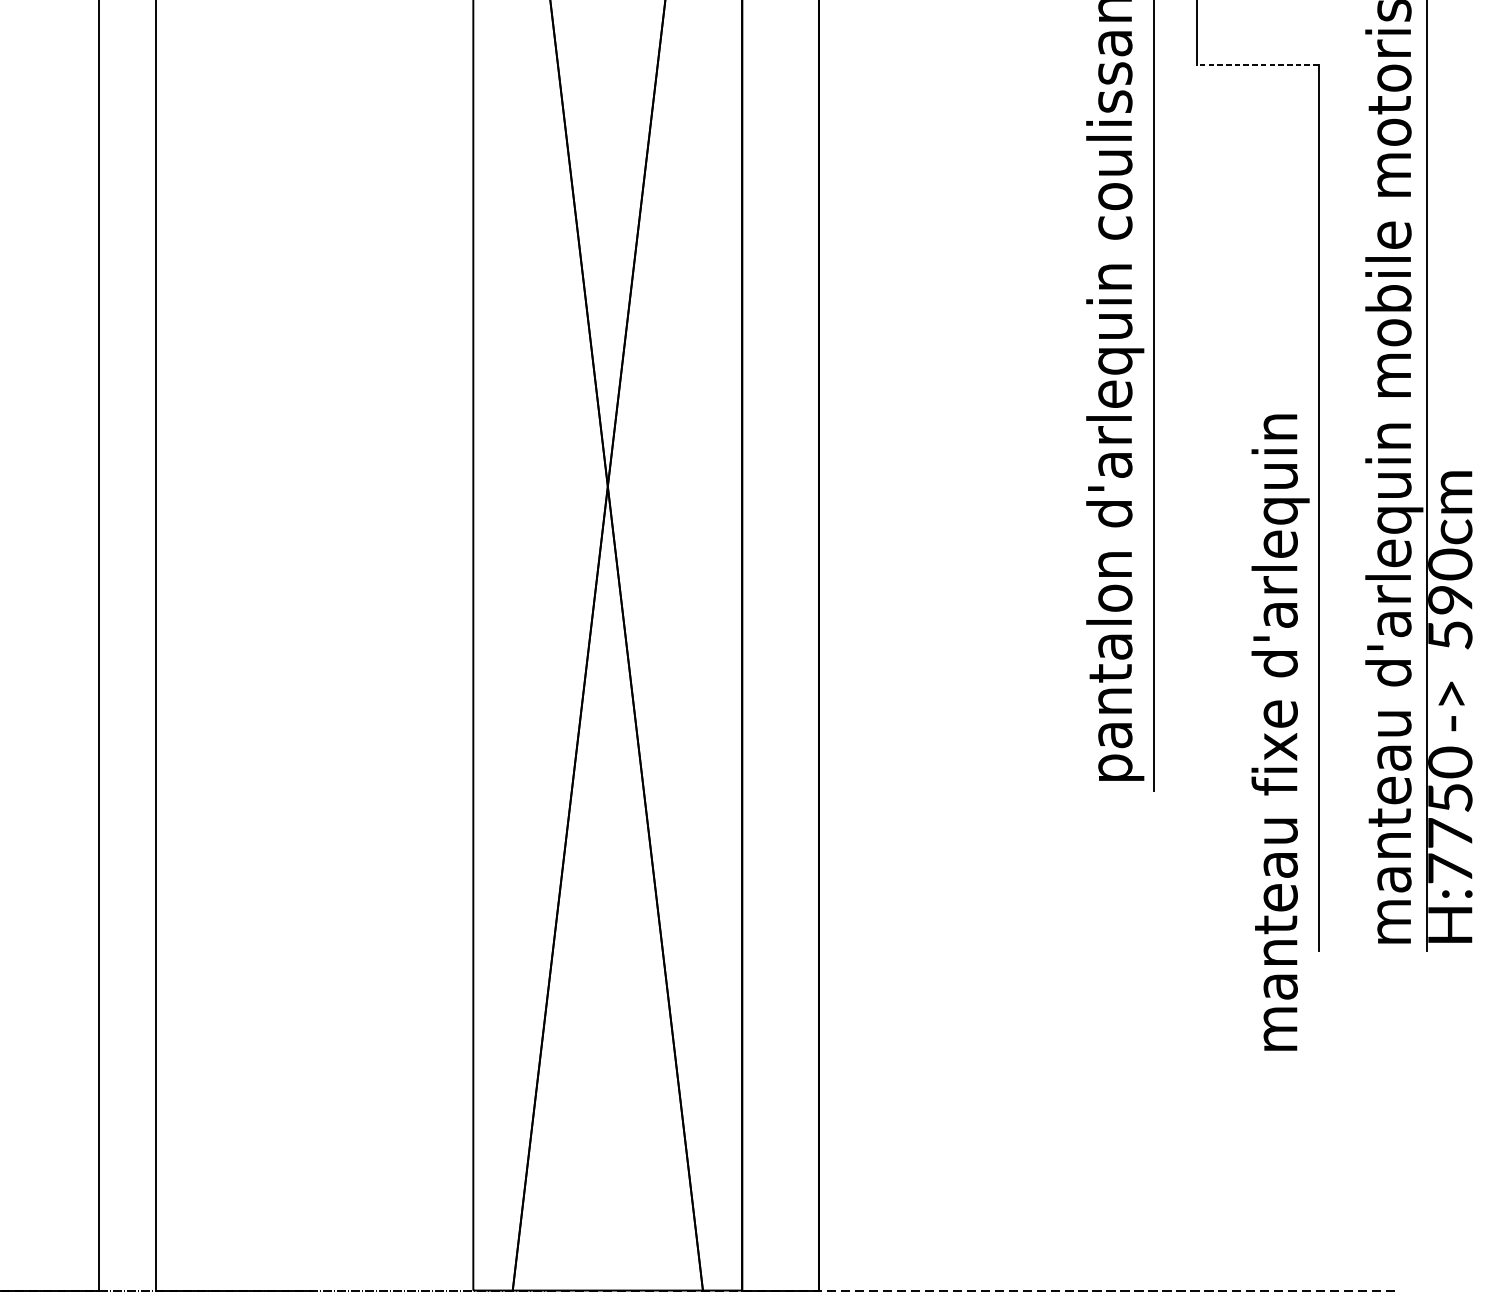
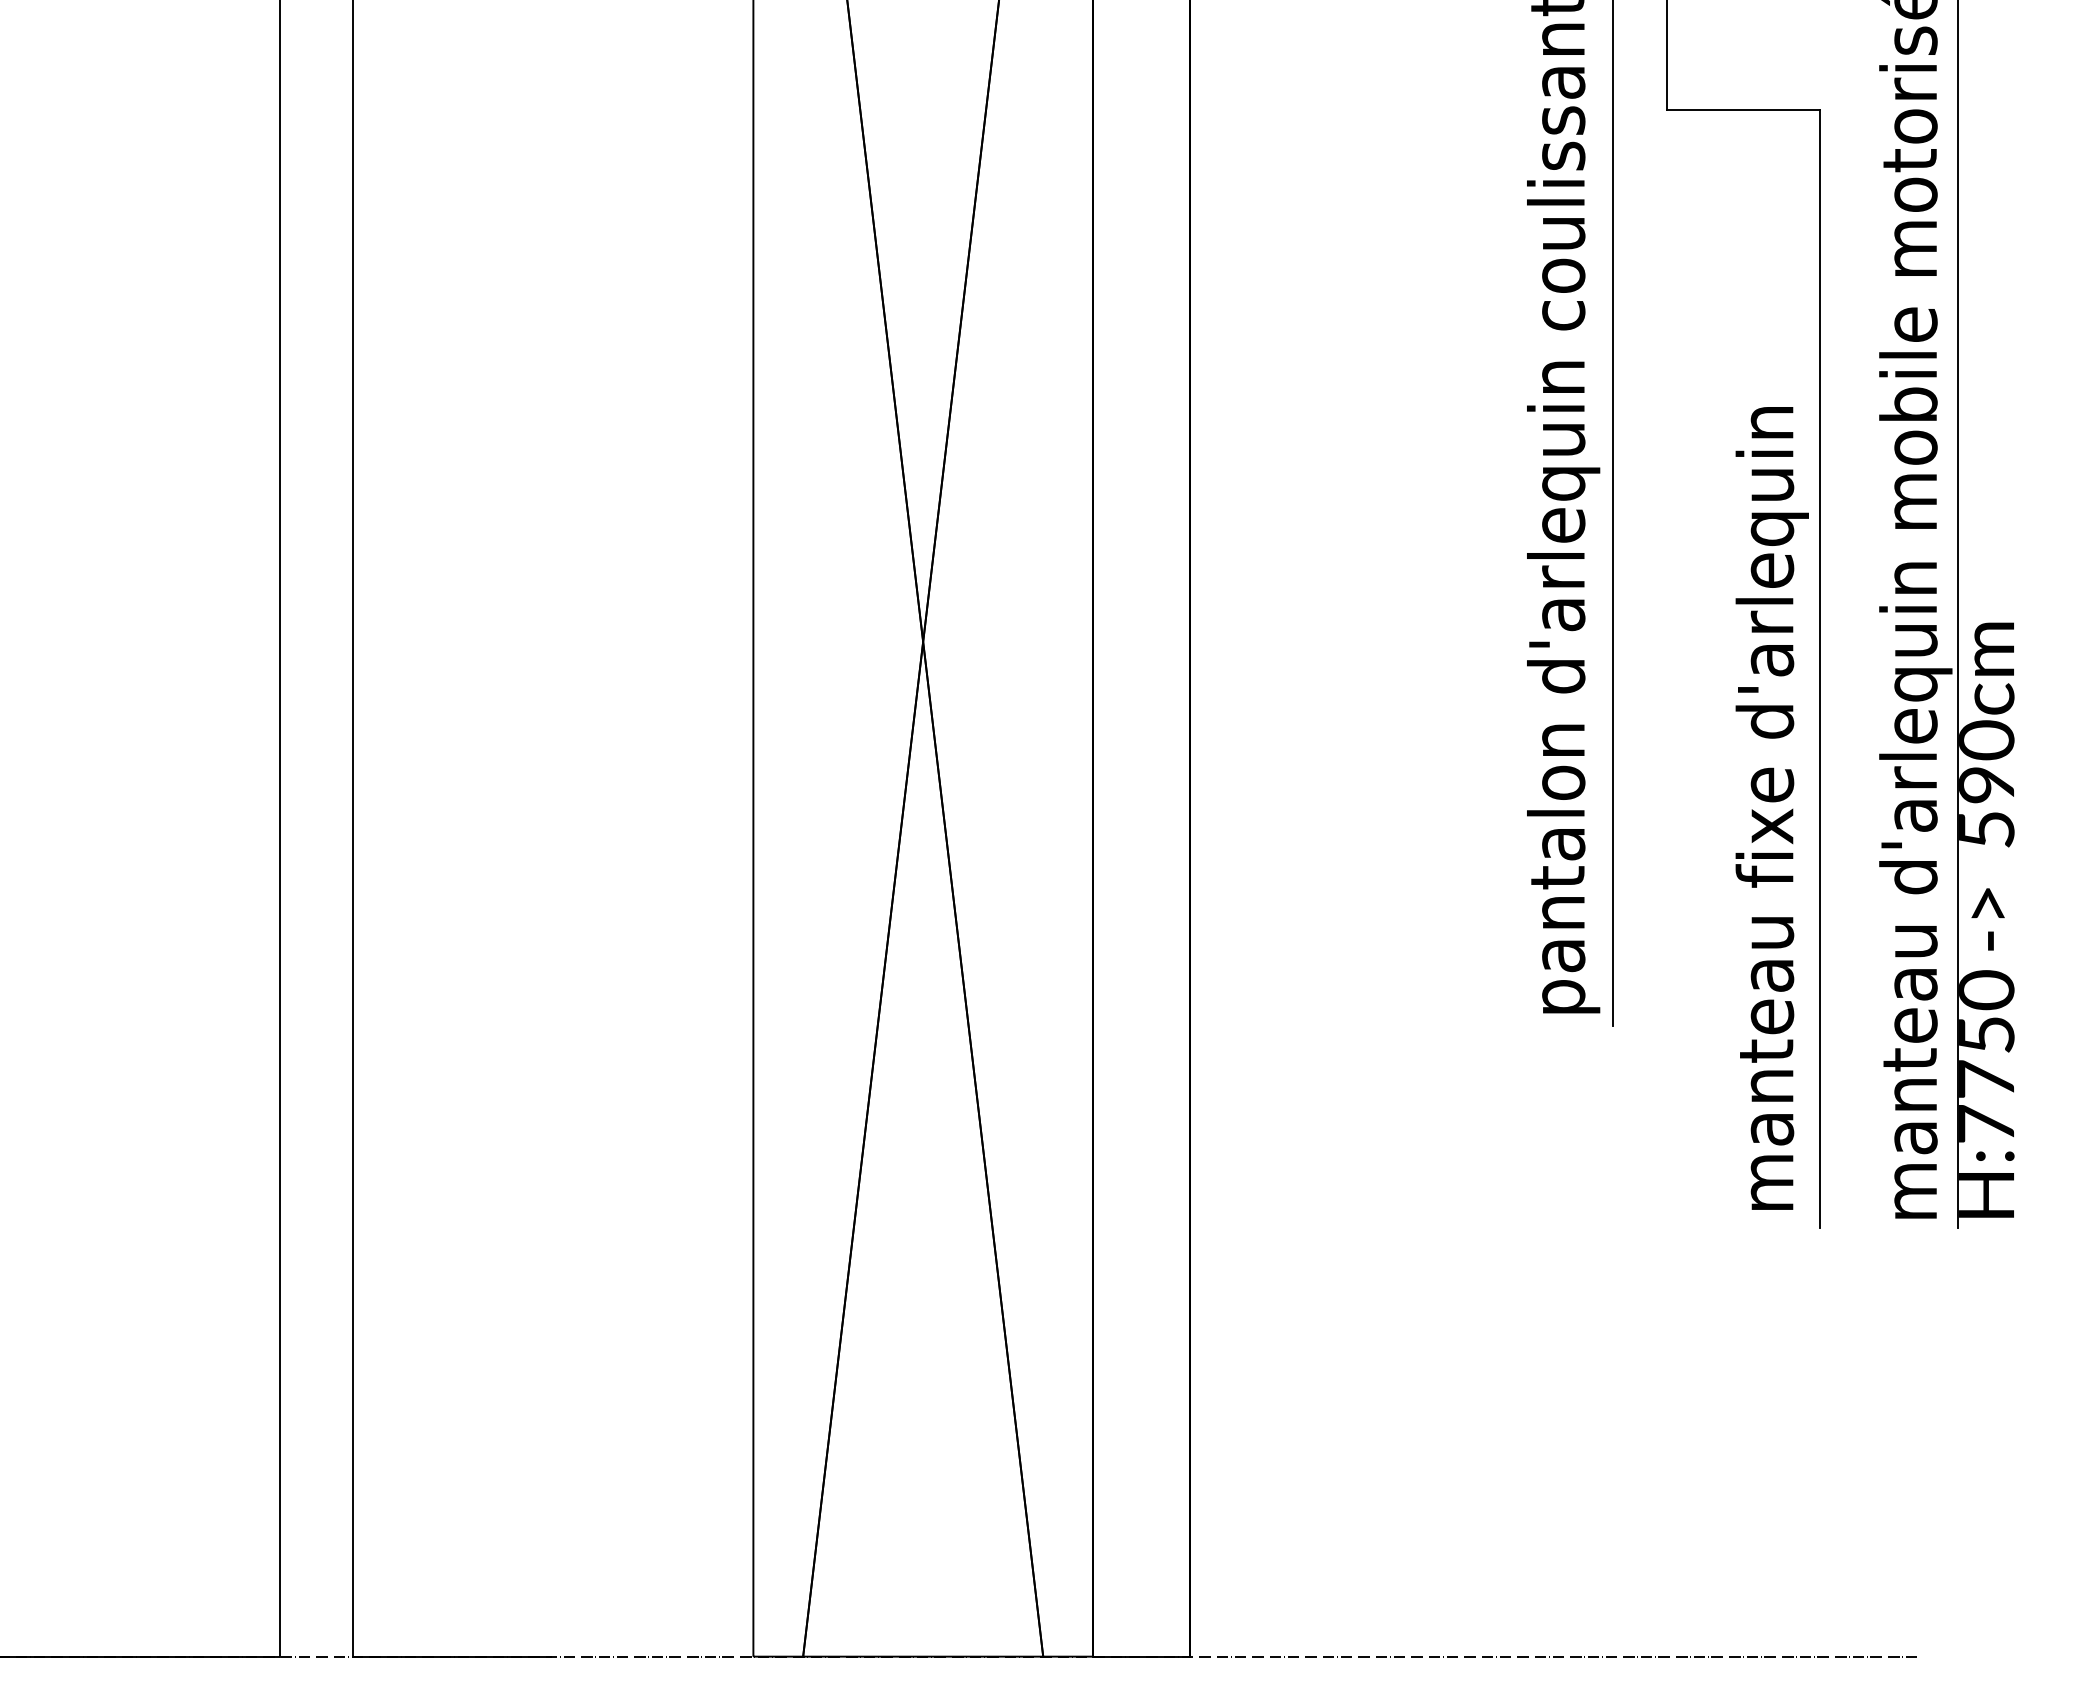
line: (1257, 64) -> (1743, 109), dashed -> solid
text: (1279, 732) -> (1771, 808), moved

